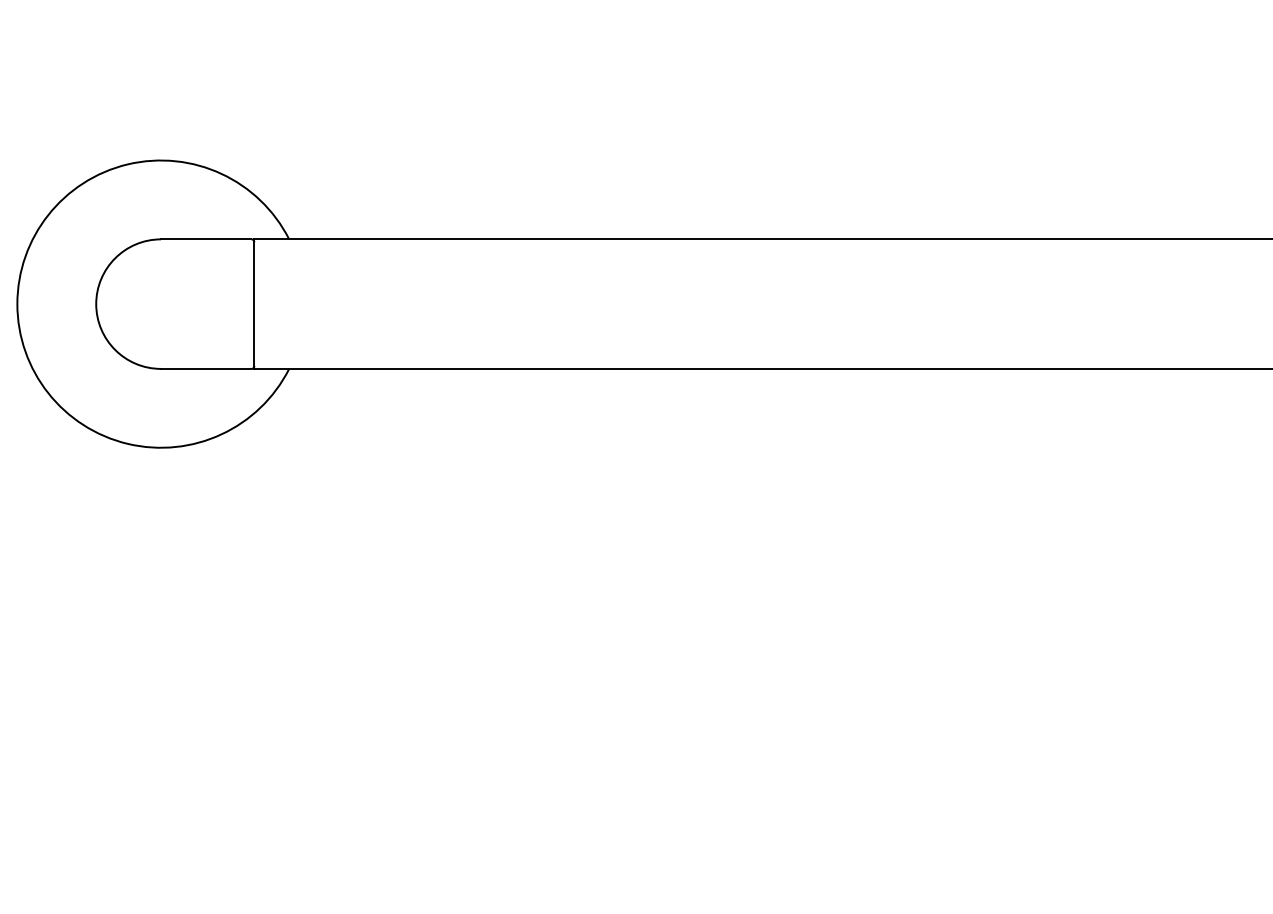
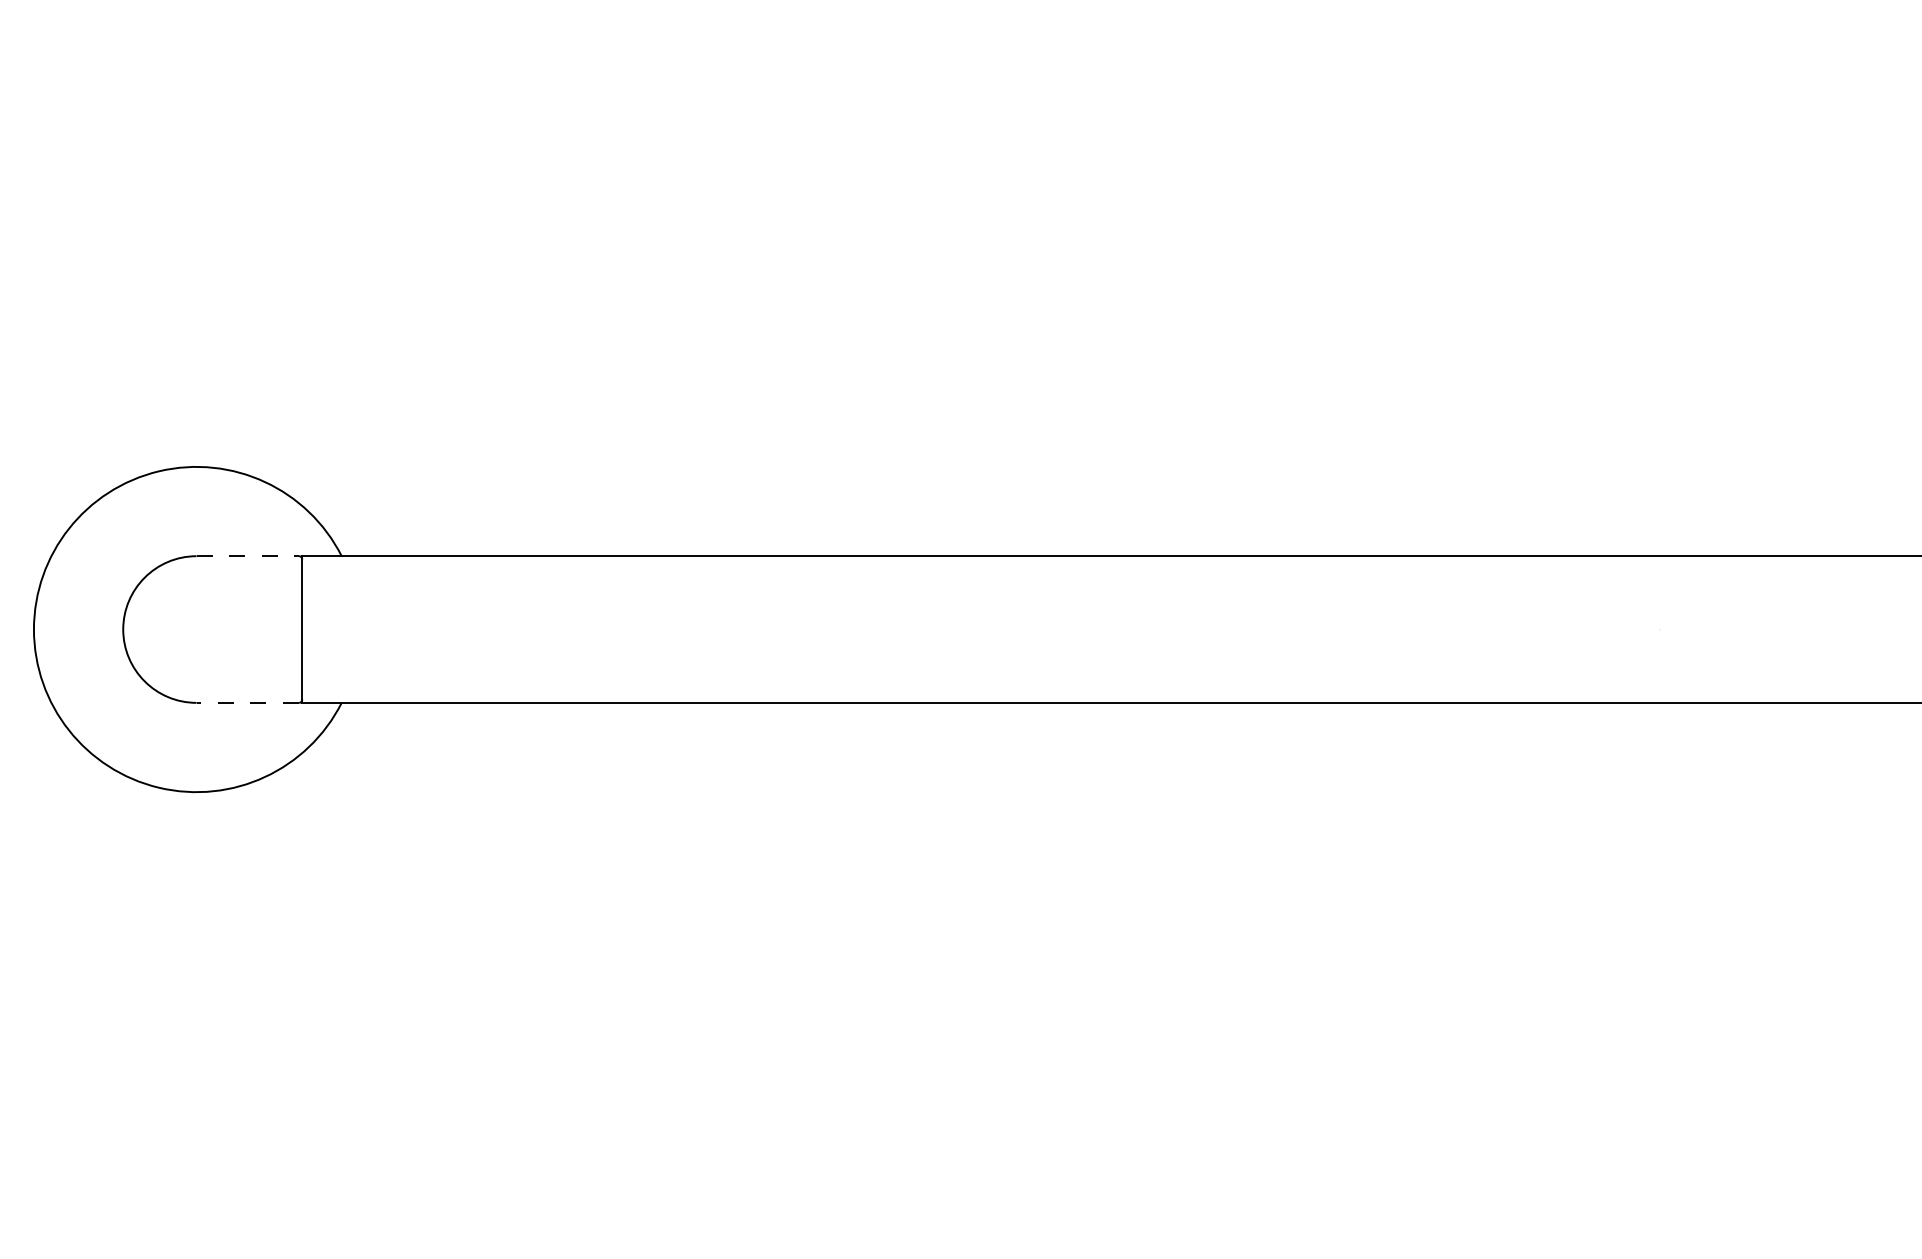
line: (206, 239) -> (248, 556), solid -> dashed
line: (205, 368) -> (247, 702), solid -> dashed

